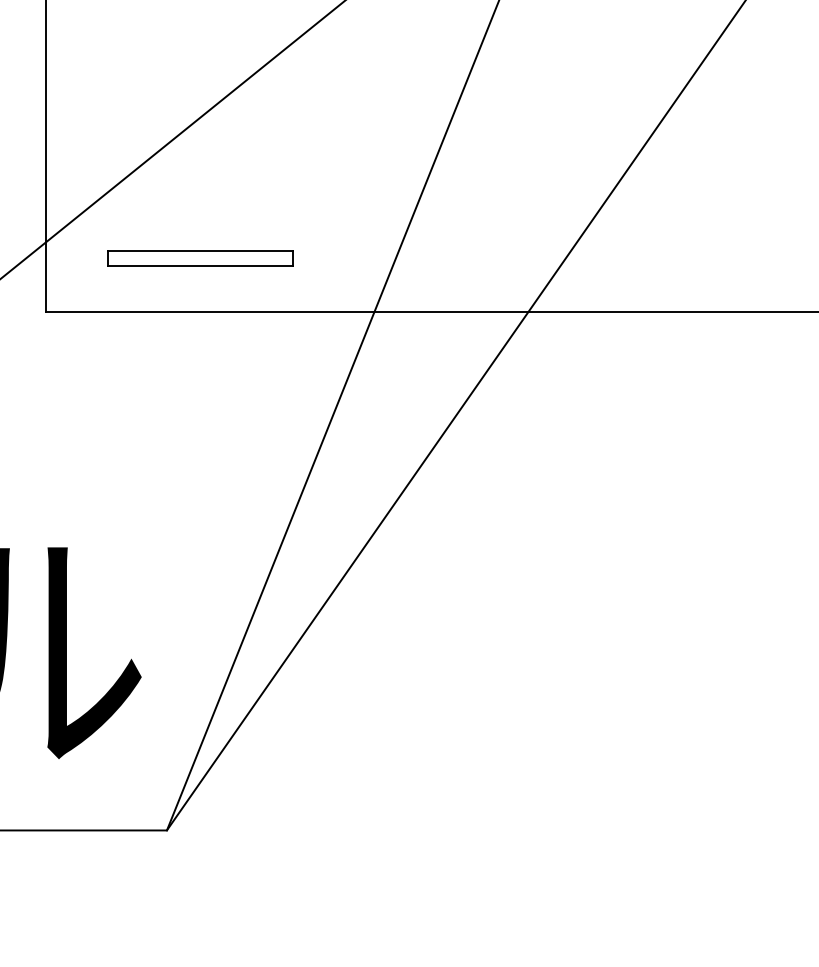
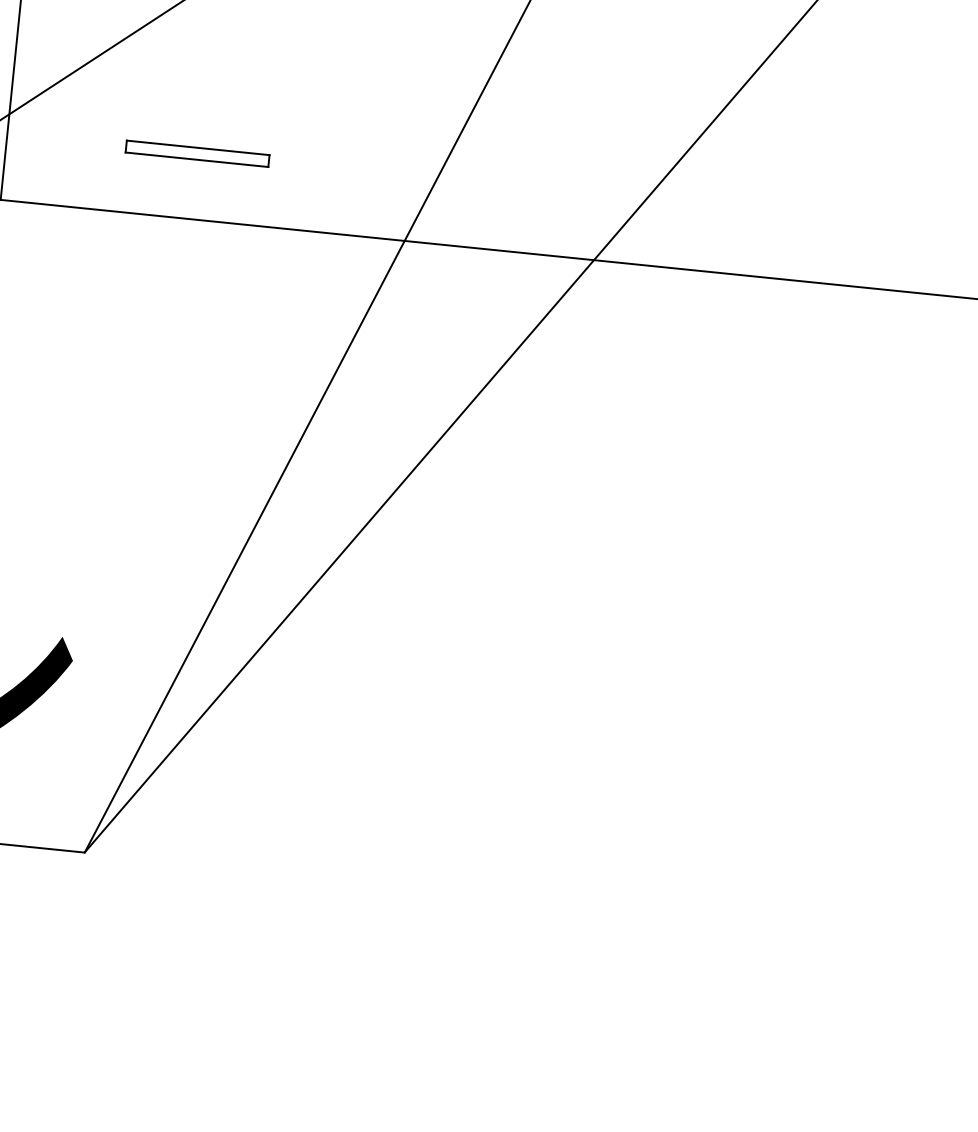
part: (200, 258) -> (197, 153), size x0.62

